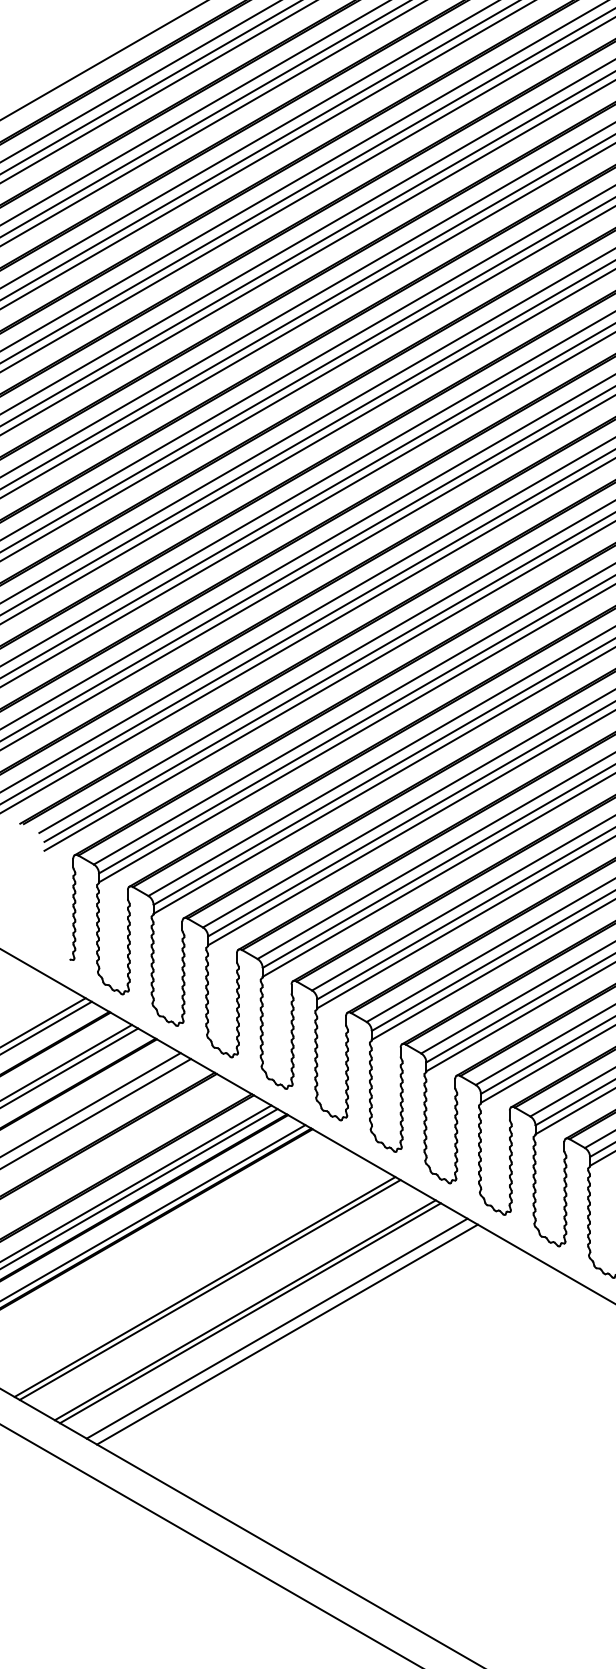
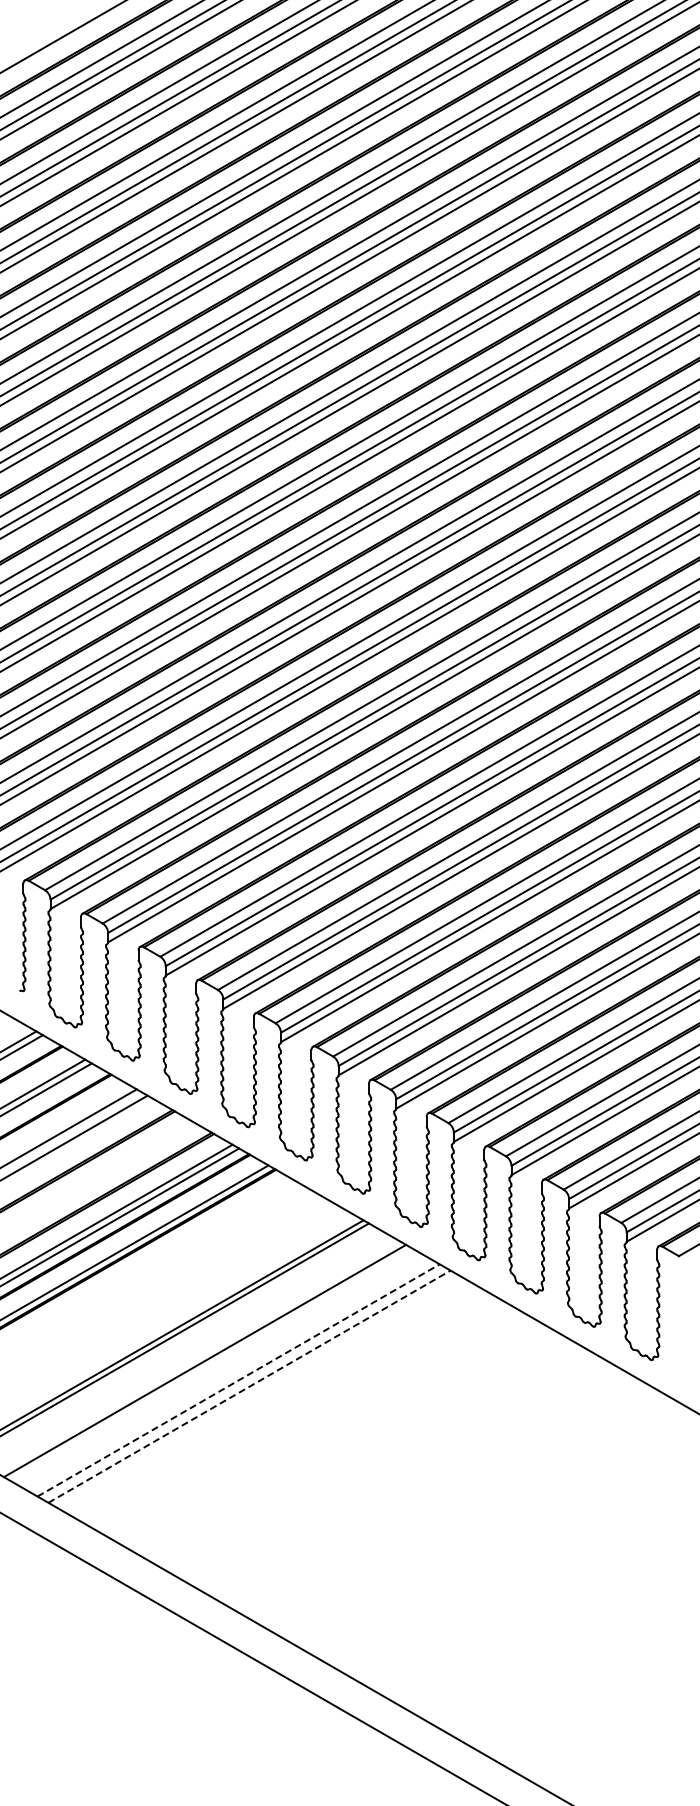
line: (250, 1313) -> (210, 1364), removed
line: (277, 1328) -> (239, 1380), solid -> dashed
line: (287, 1334) -> (249, 1386), solid -> dashed

